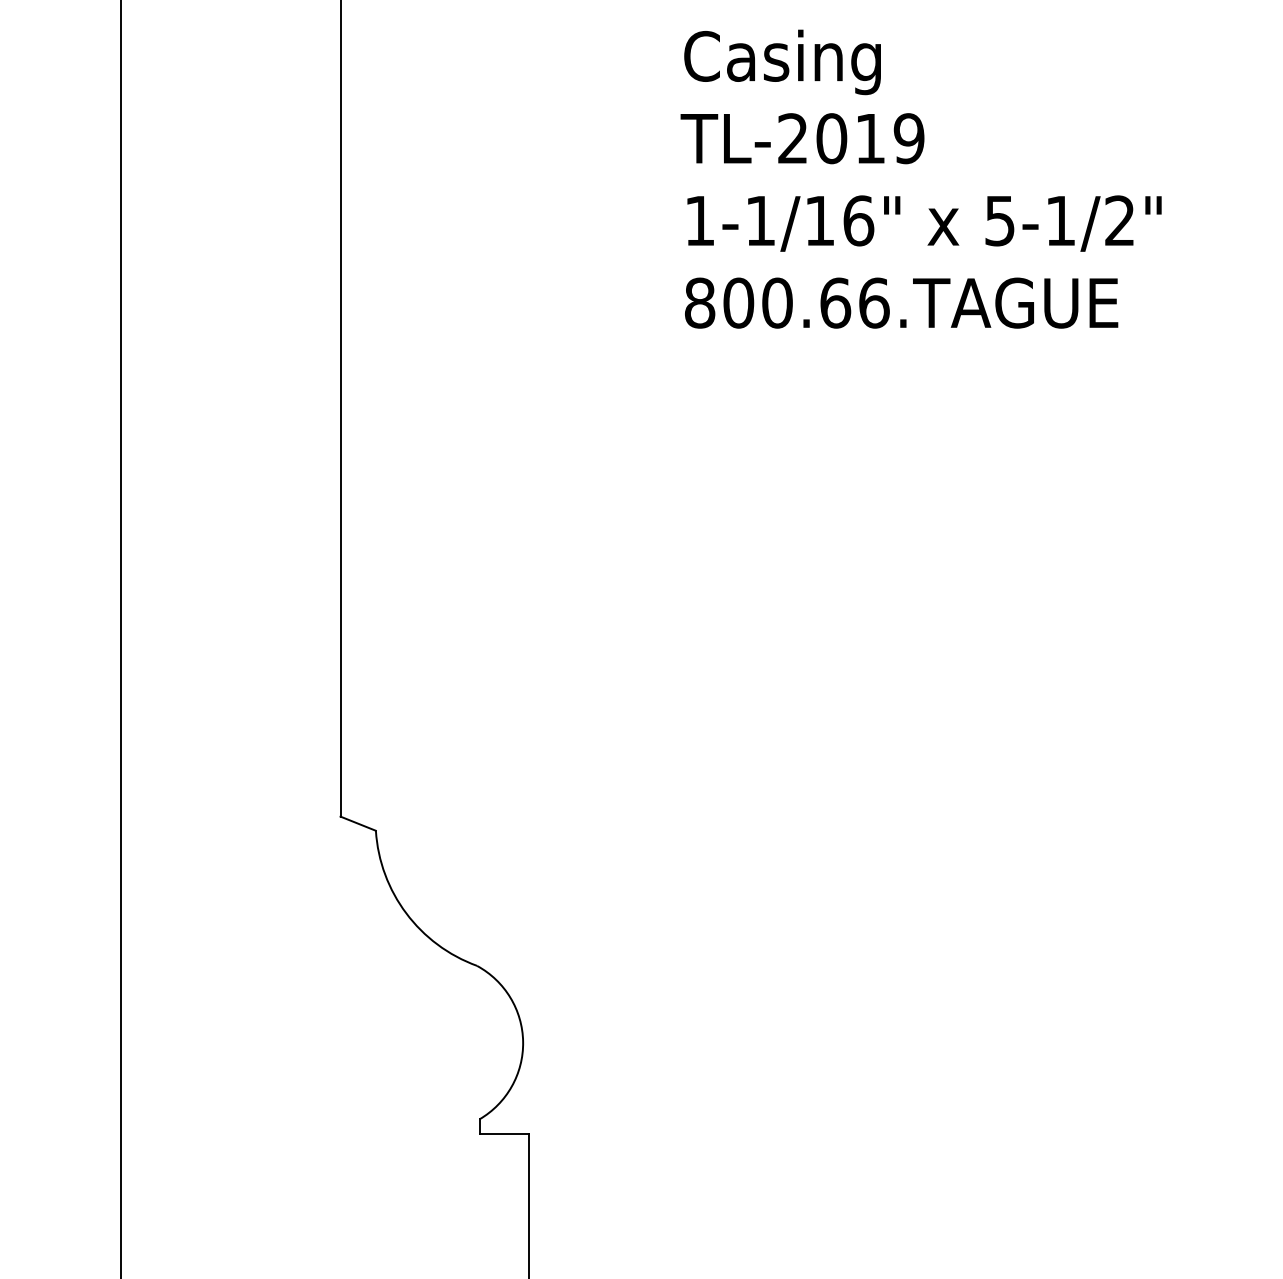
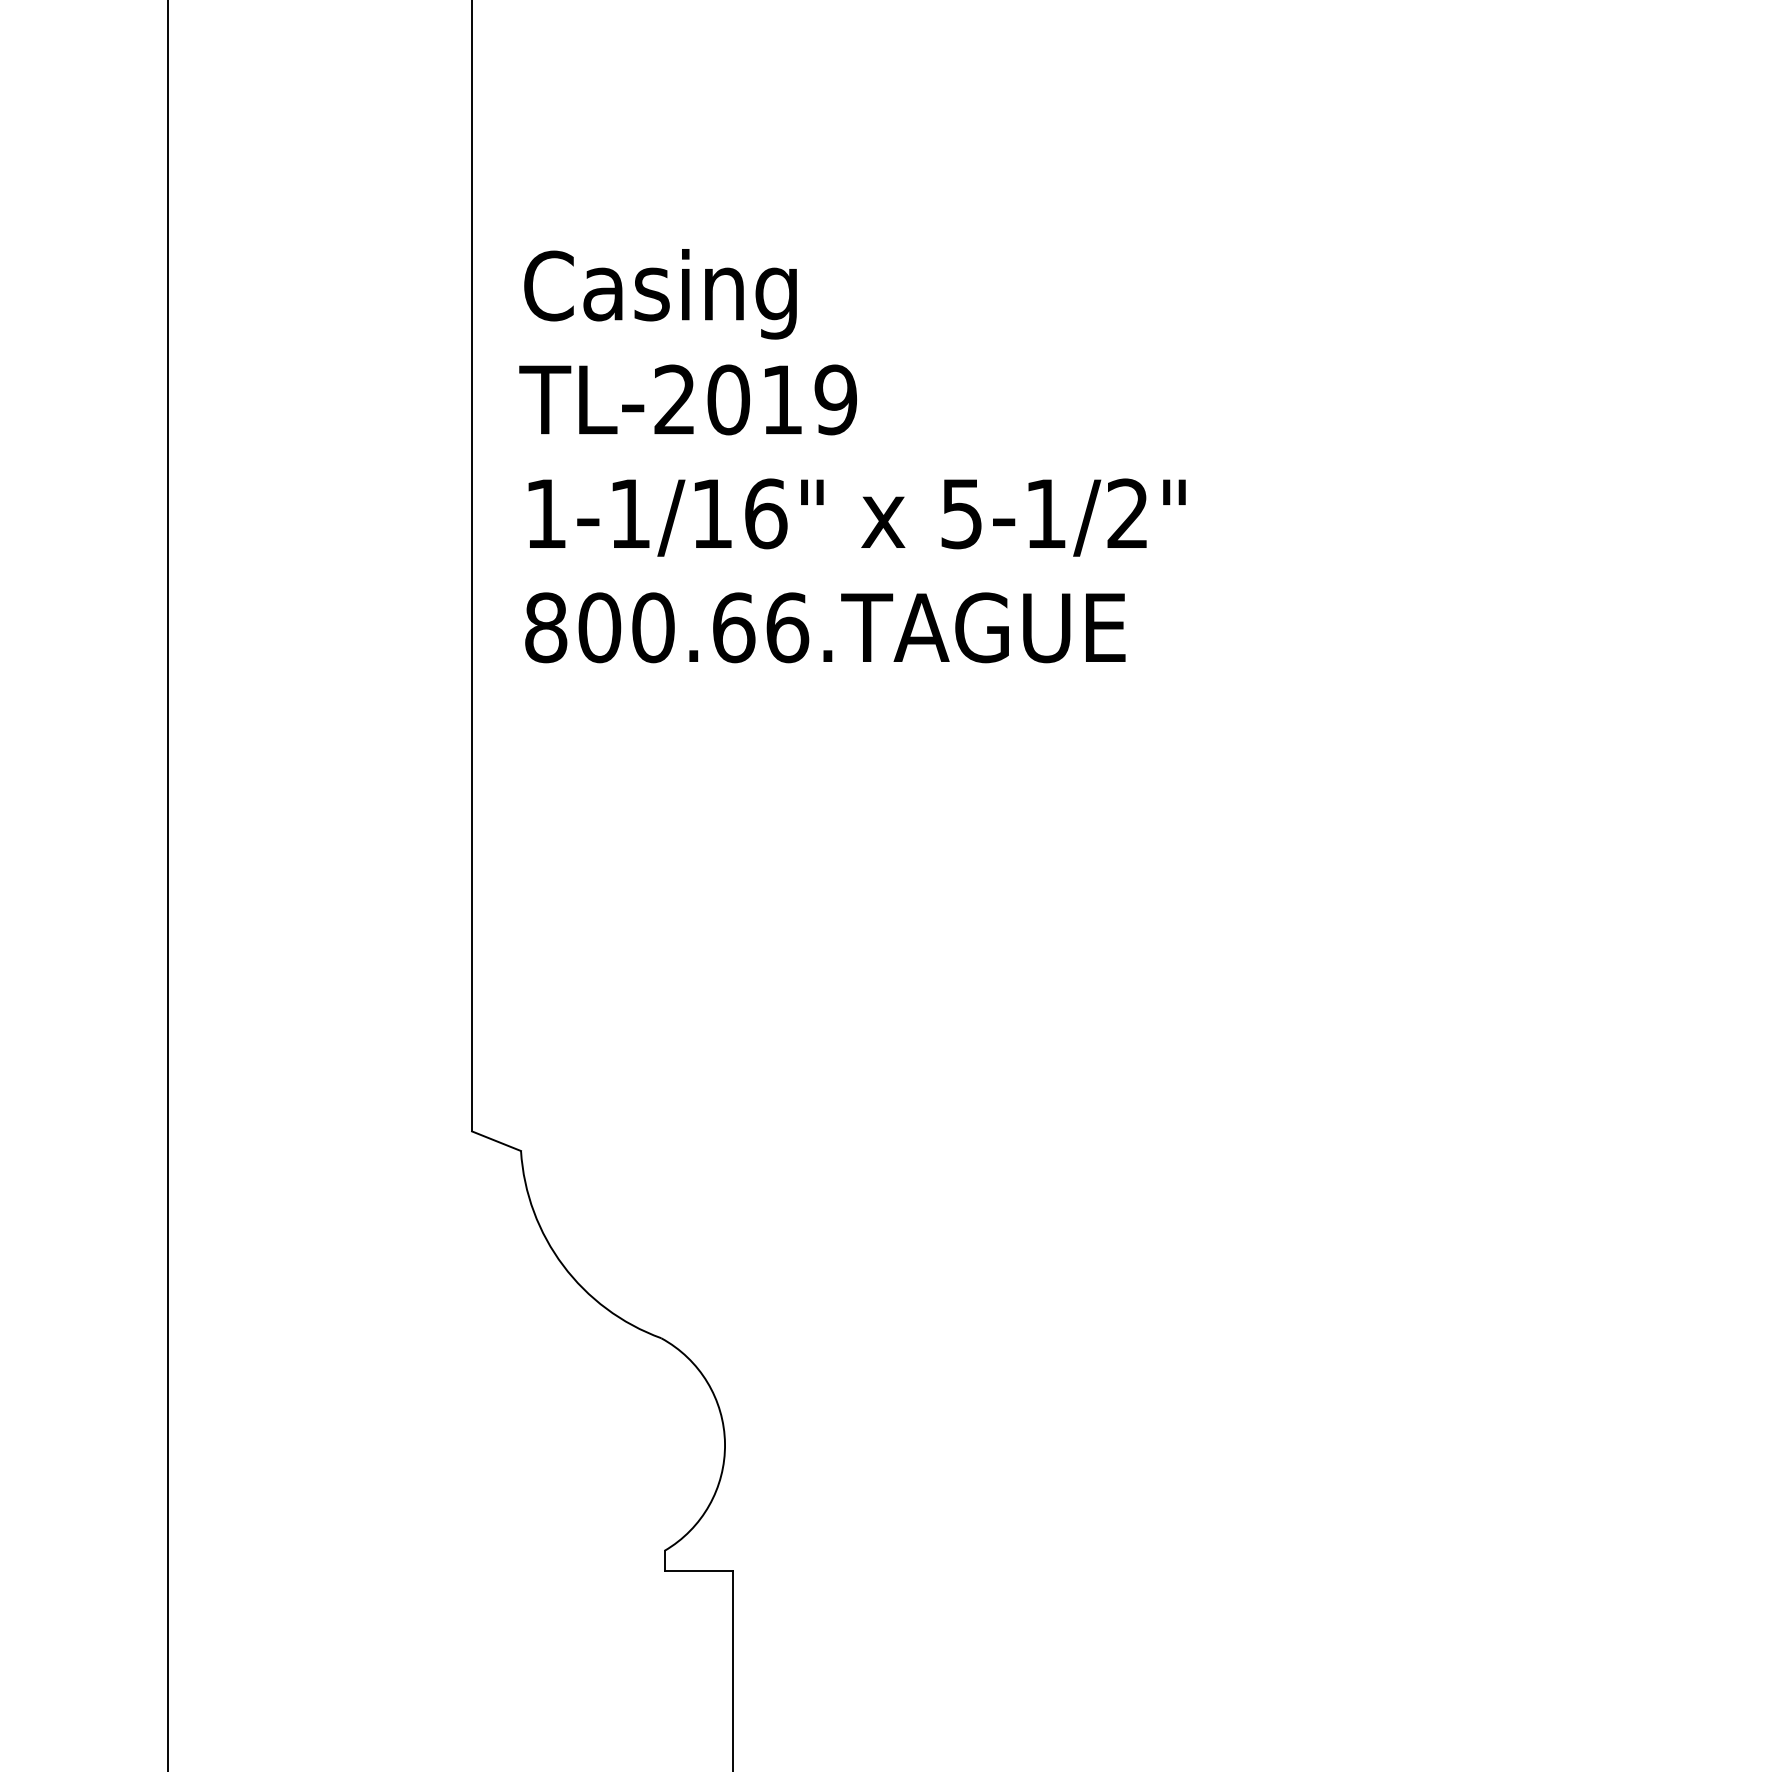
text: (920, 178) -> (851, 455), moved

